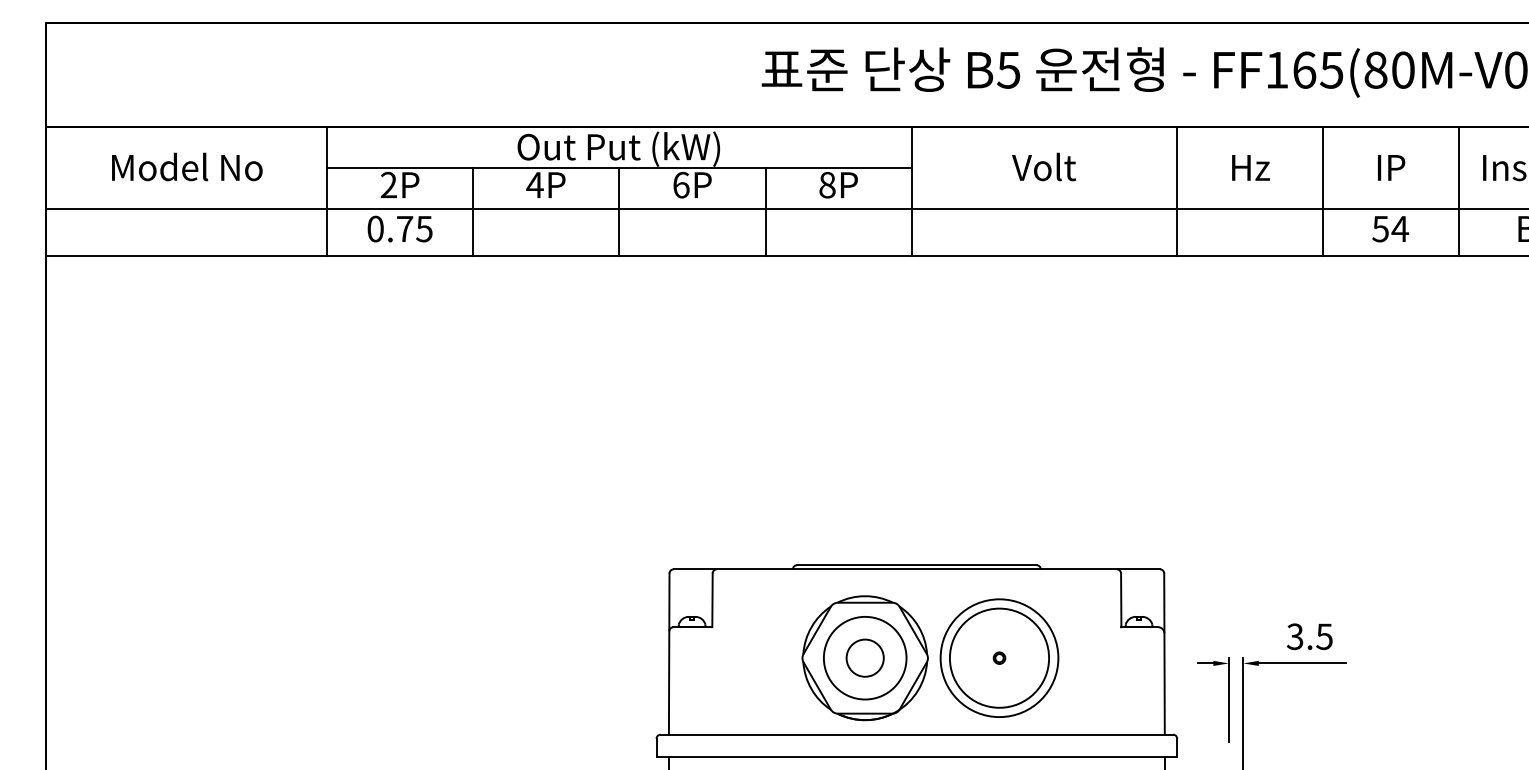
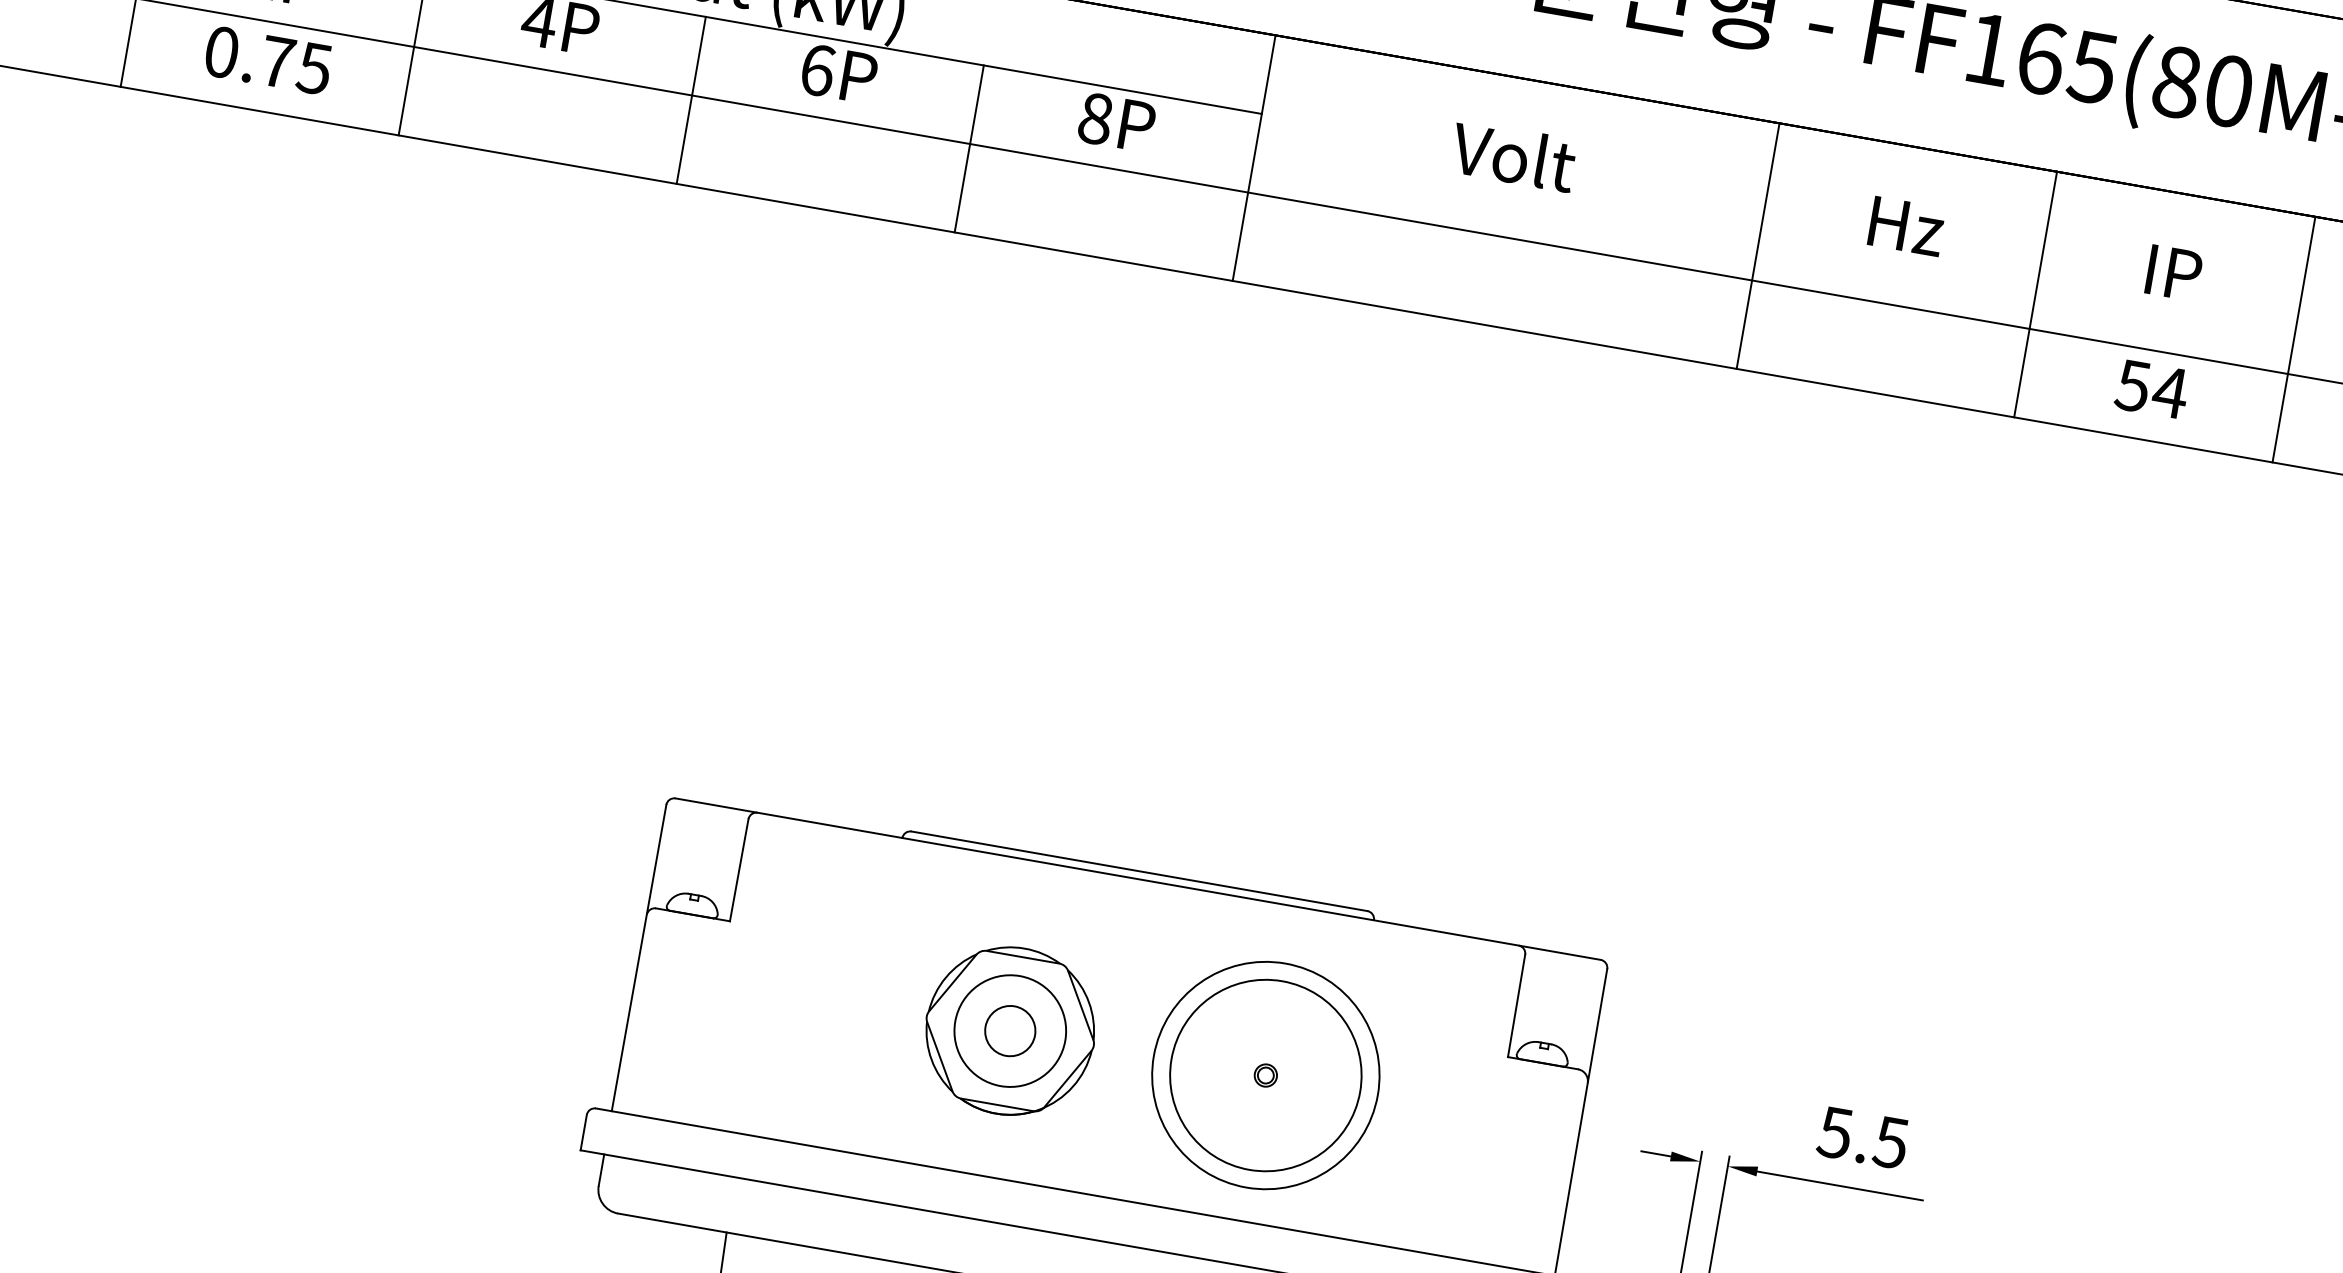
text: (1295, 636) -> (1835, 1132), 3.5 -> 5.5
part: (864, 658) -> (1008, 1031), size x0.7

